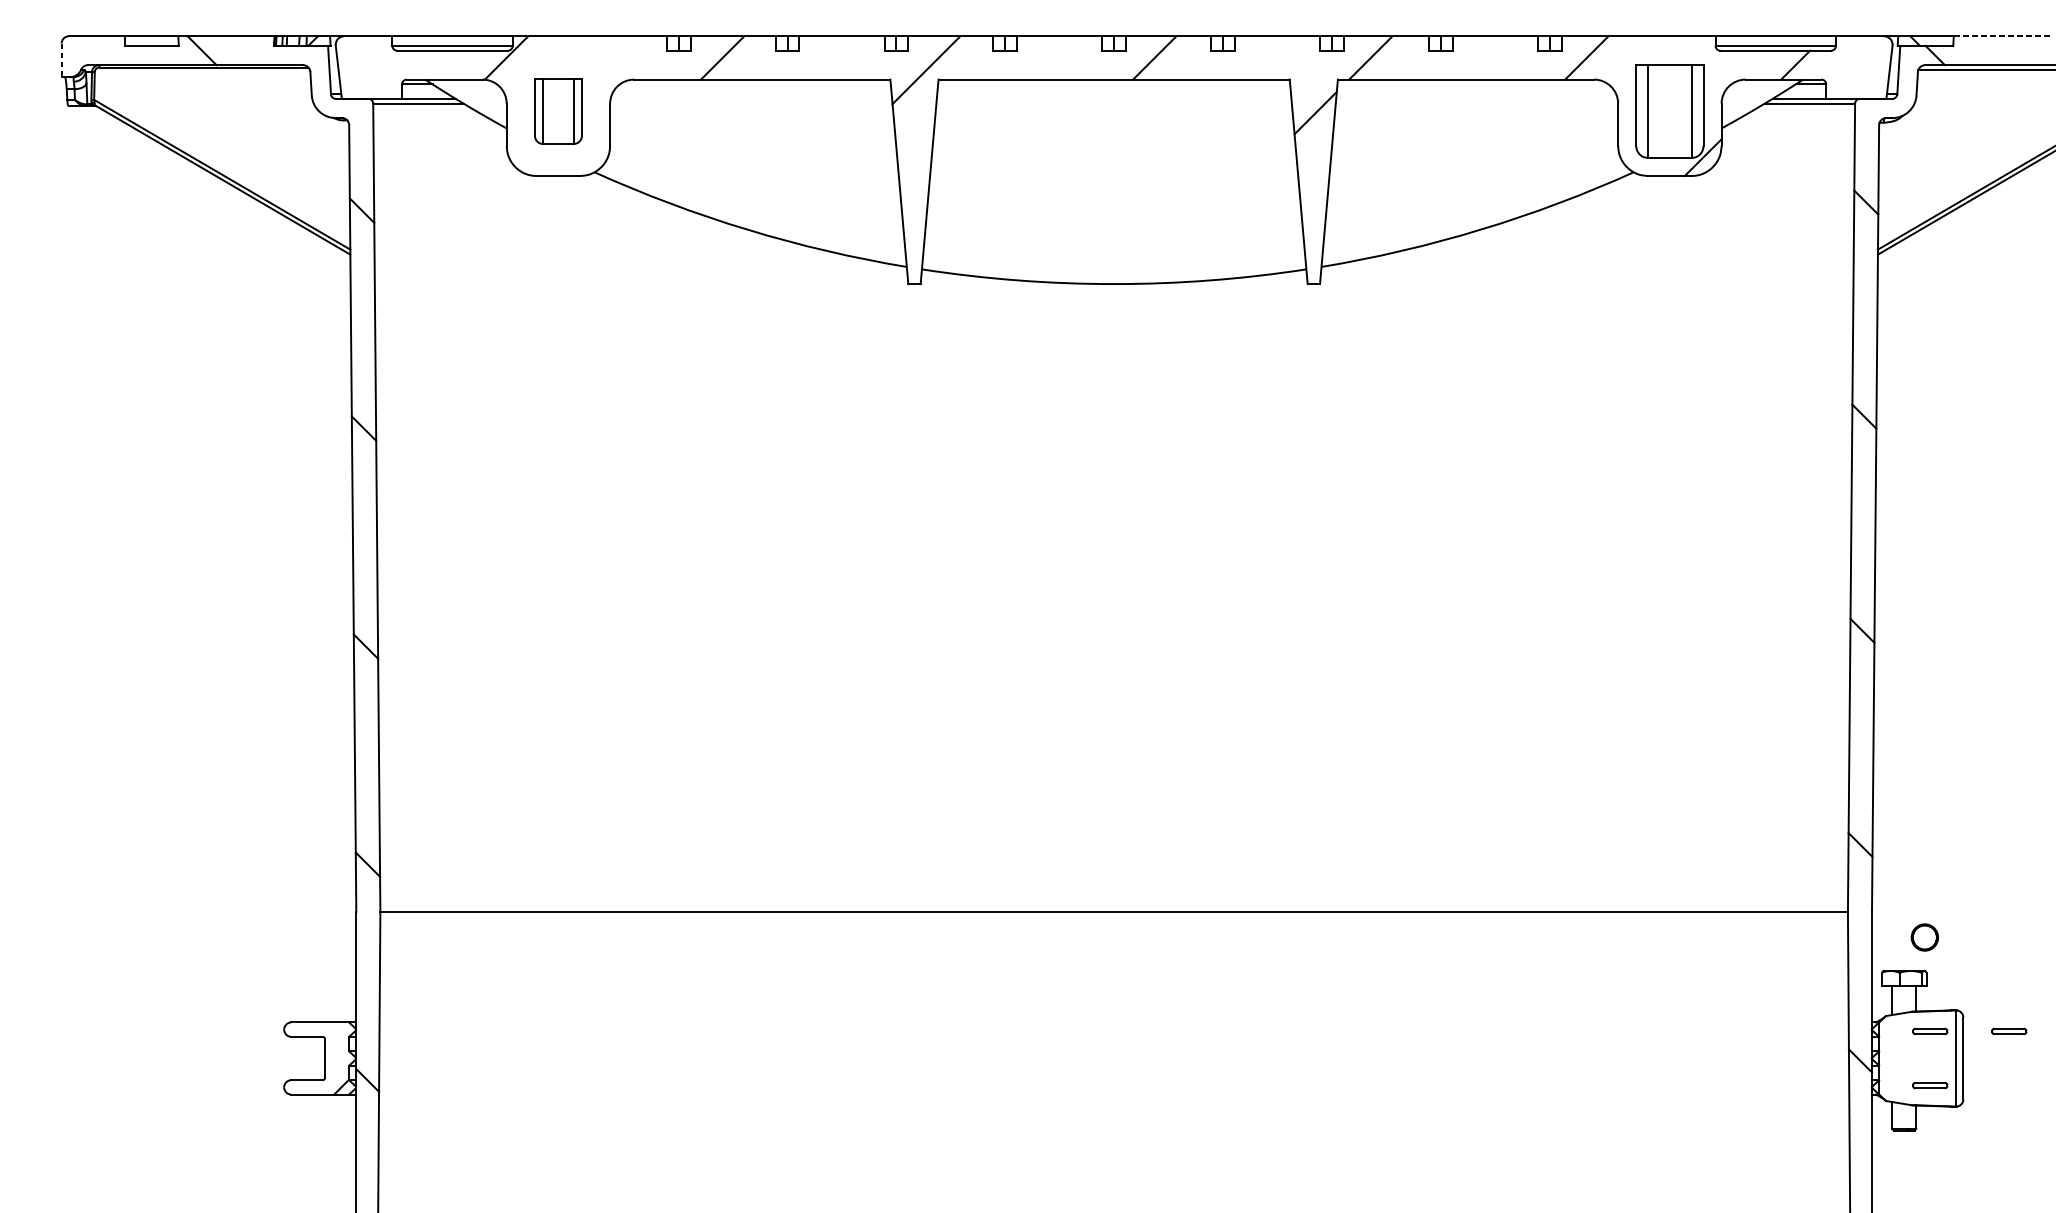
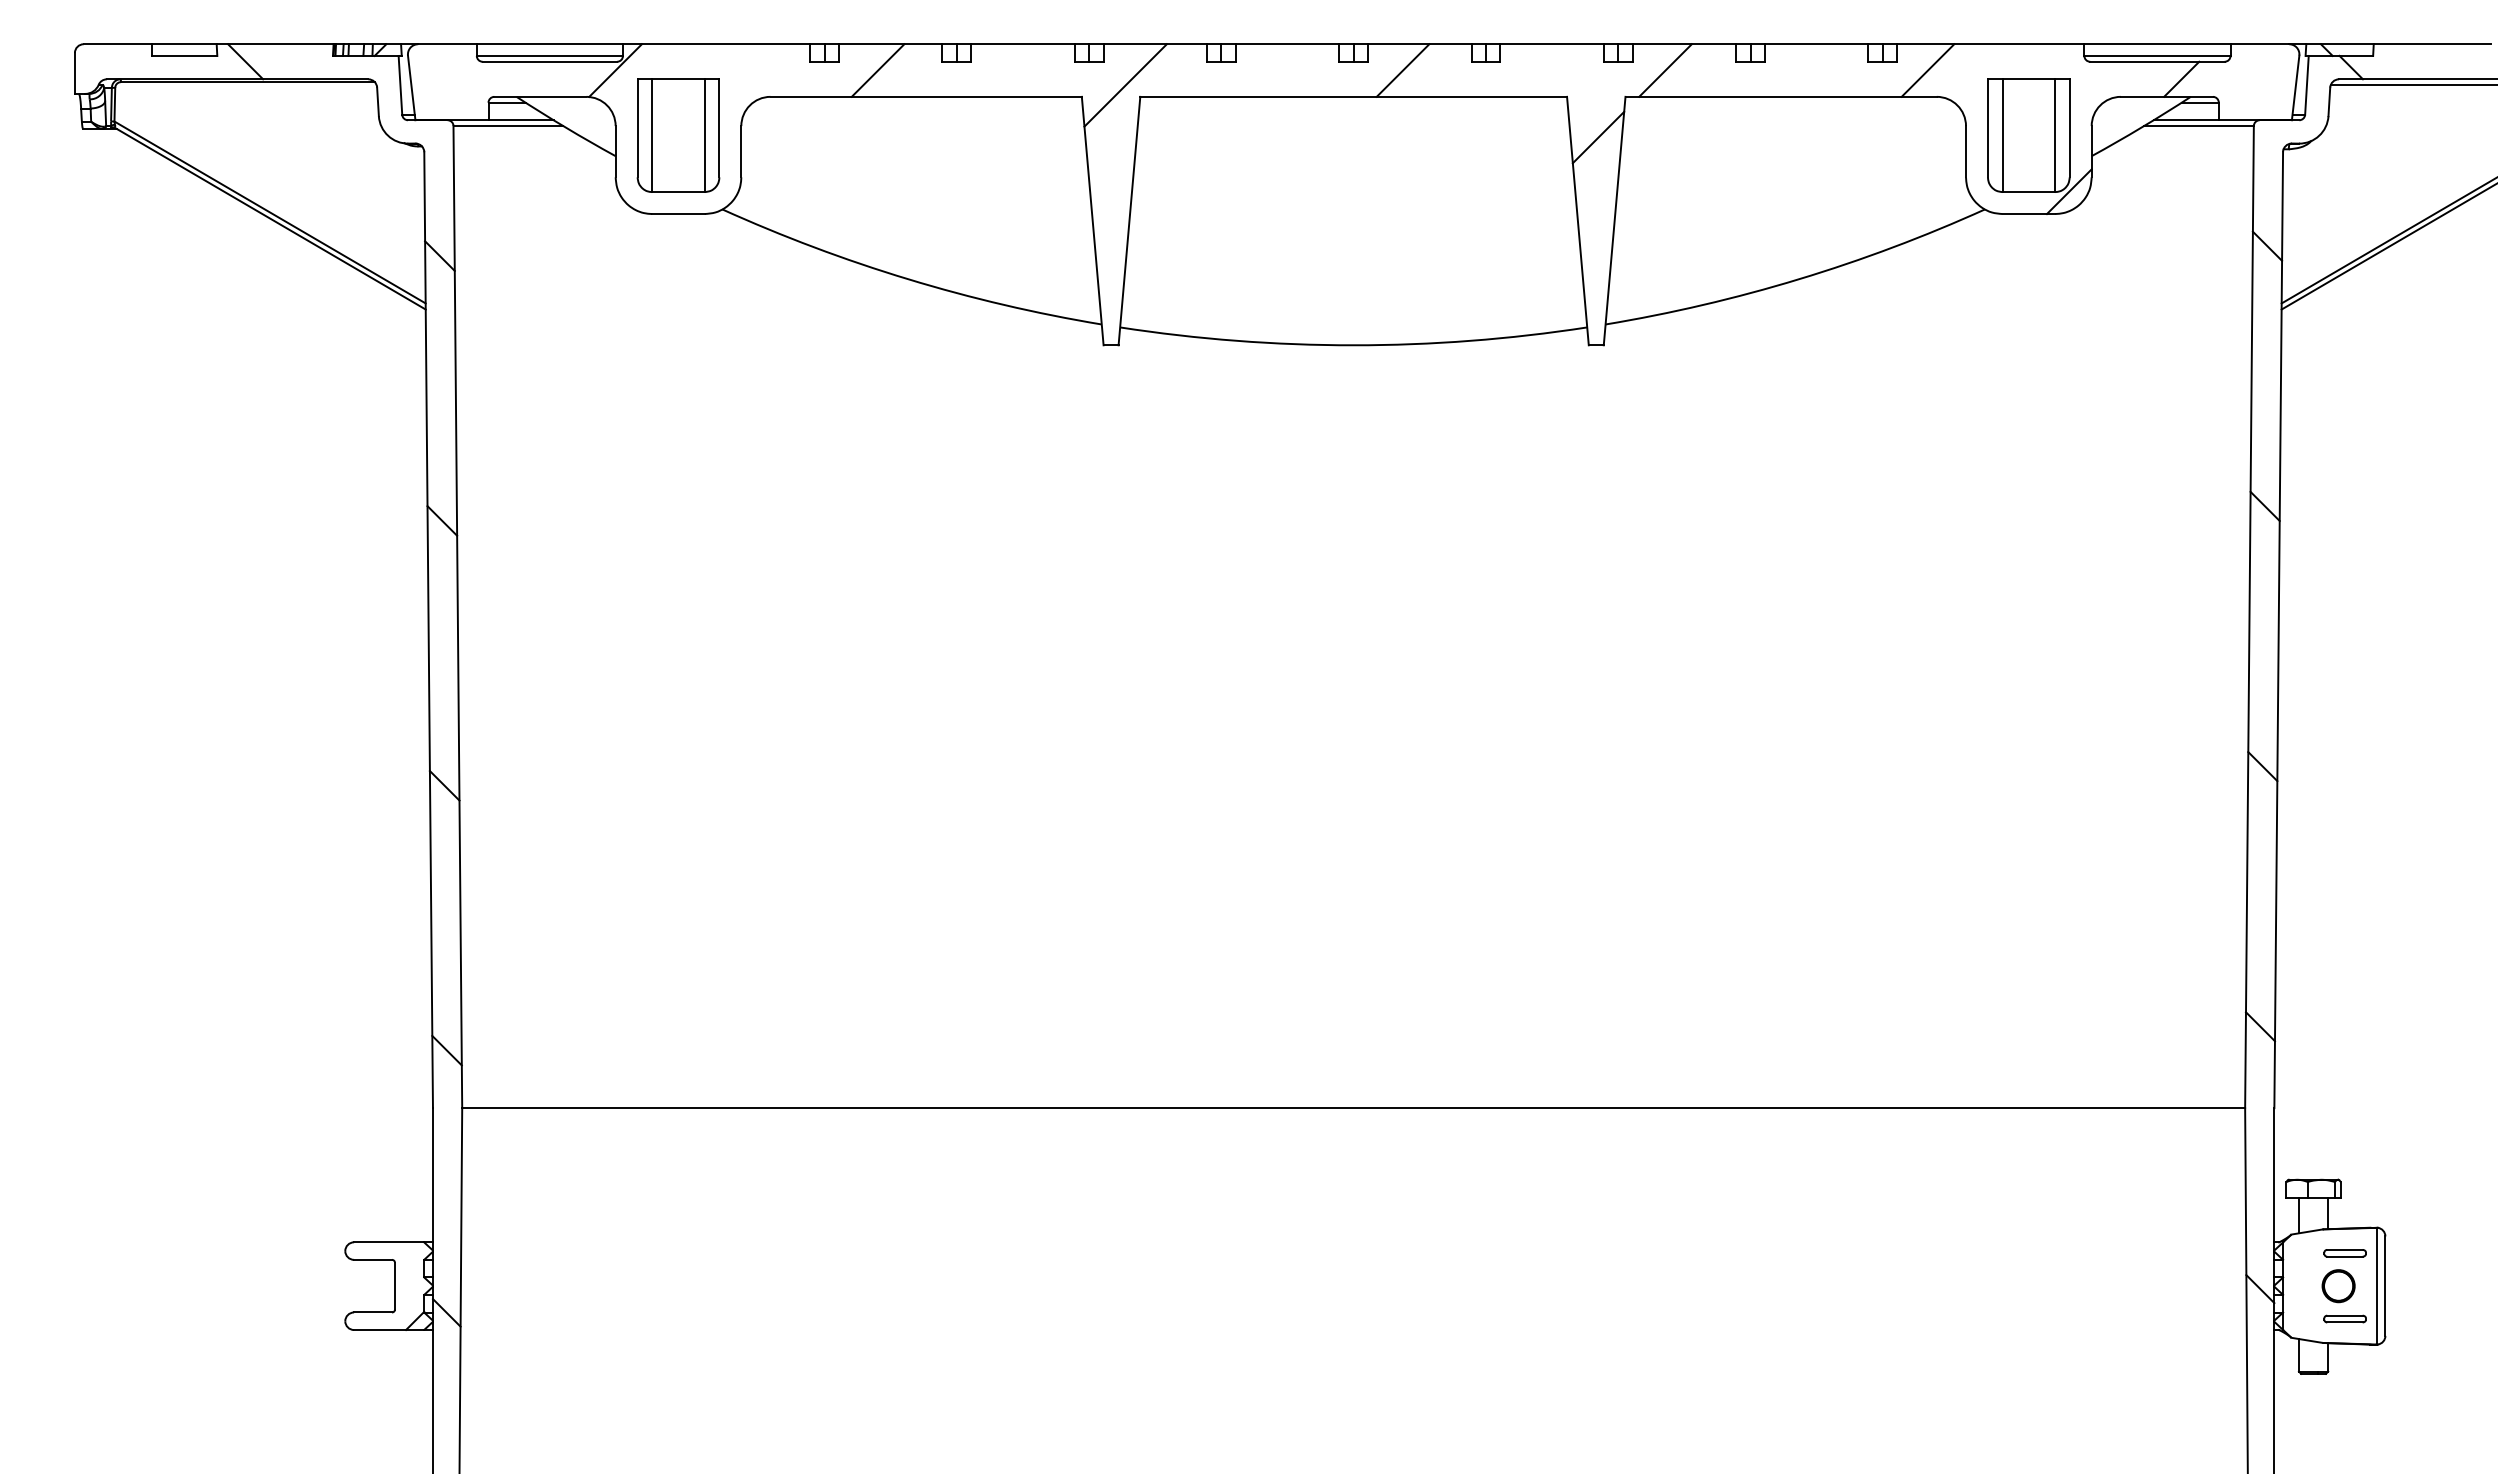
line: (2002, 36) -> (2432, 44), dashed -> solid
line: (61, 60) -> (74, 73), dashed -> solid
part: (558, 111) -> (678, 135), size x1.43
part: (1924, 937) -> (2338, 1286), moved
part: (2008, 1031) -> (2440, 1253), removed

